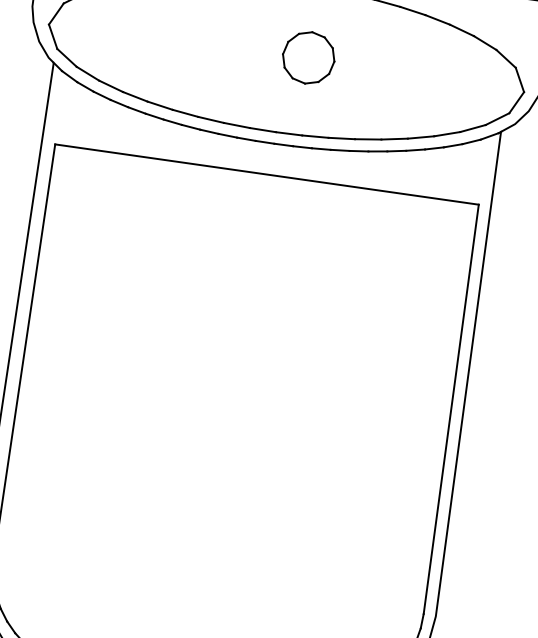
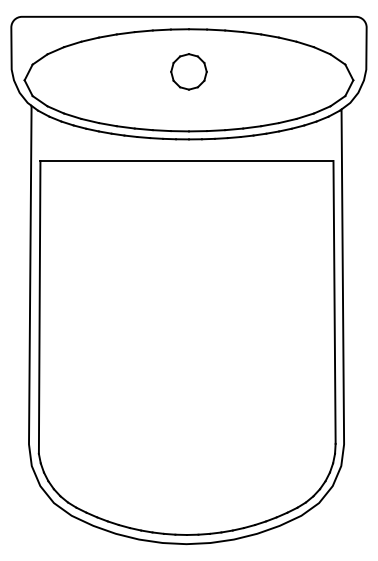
part: (308, 57) -> (188, 71), moved

